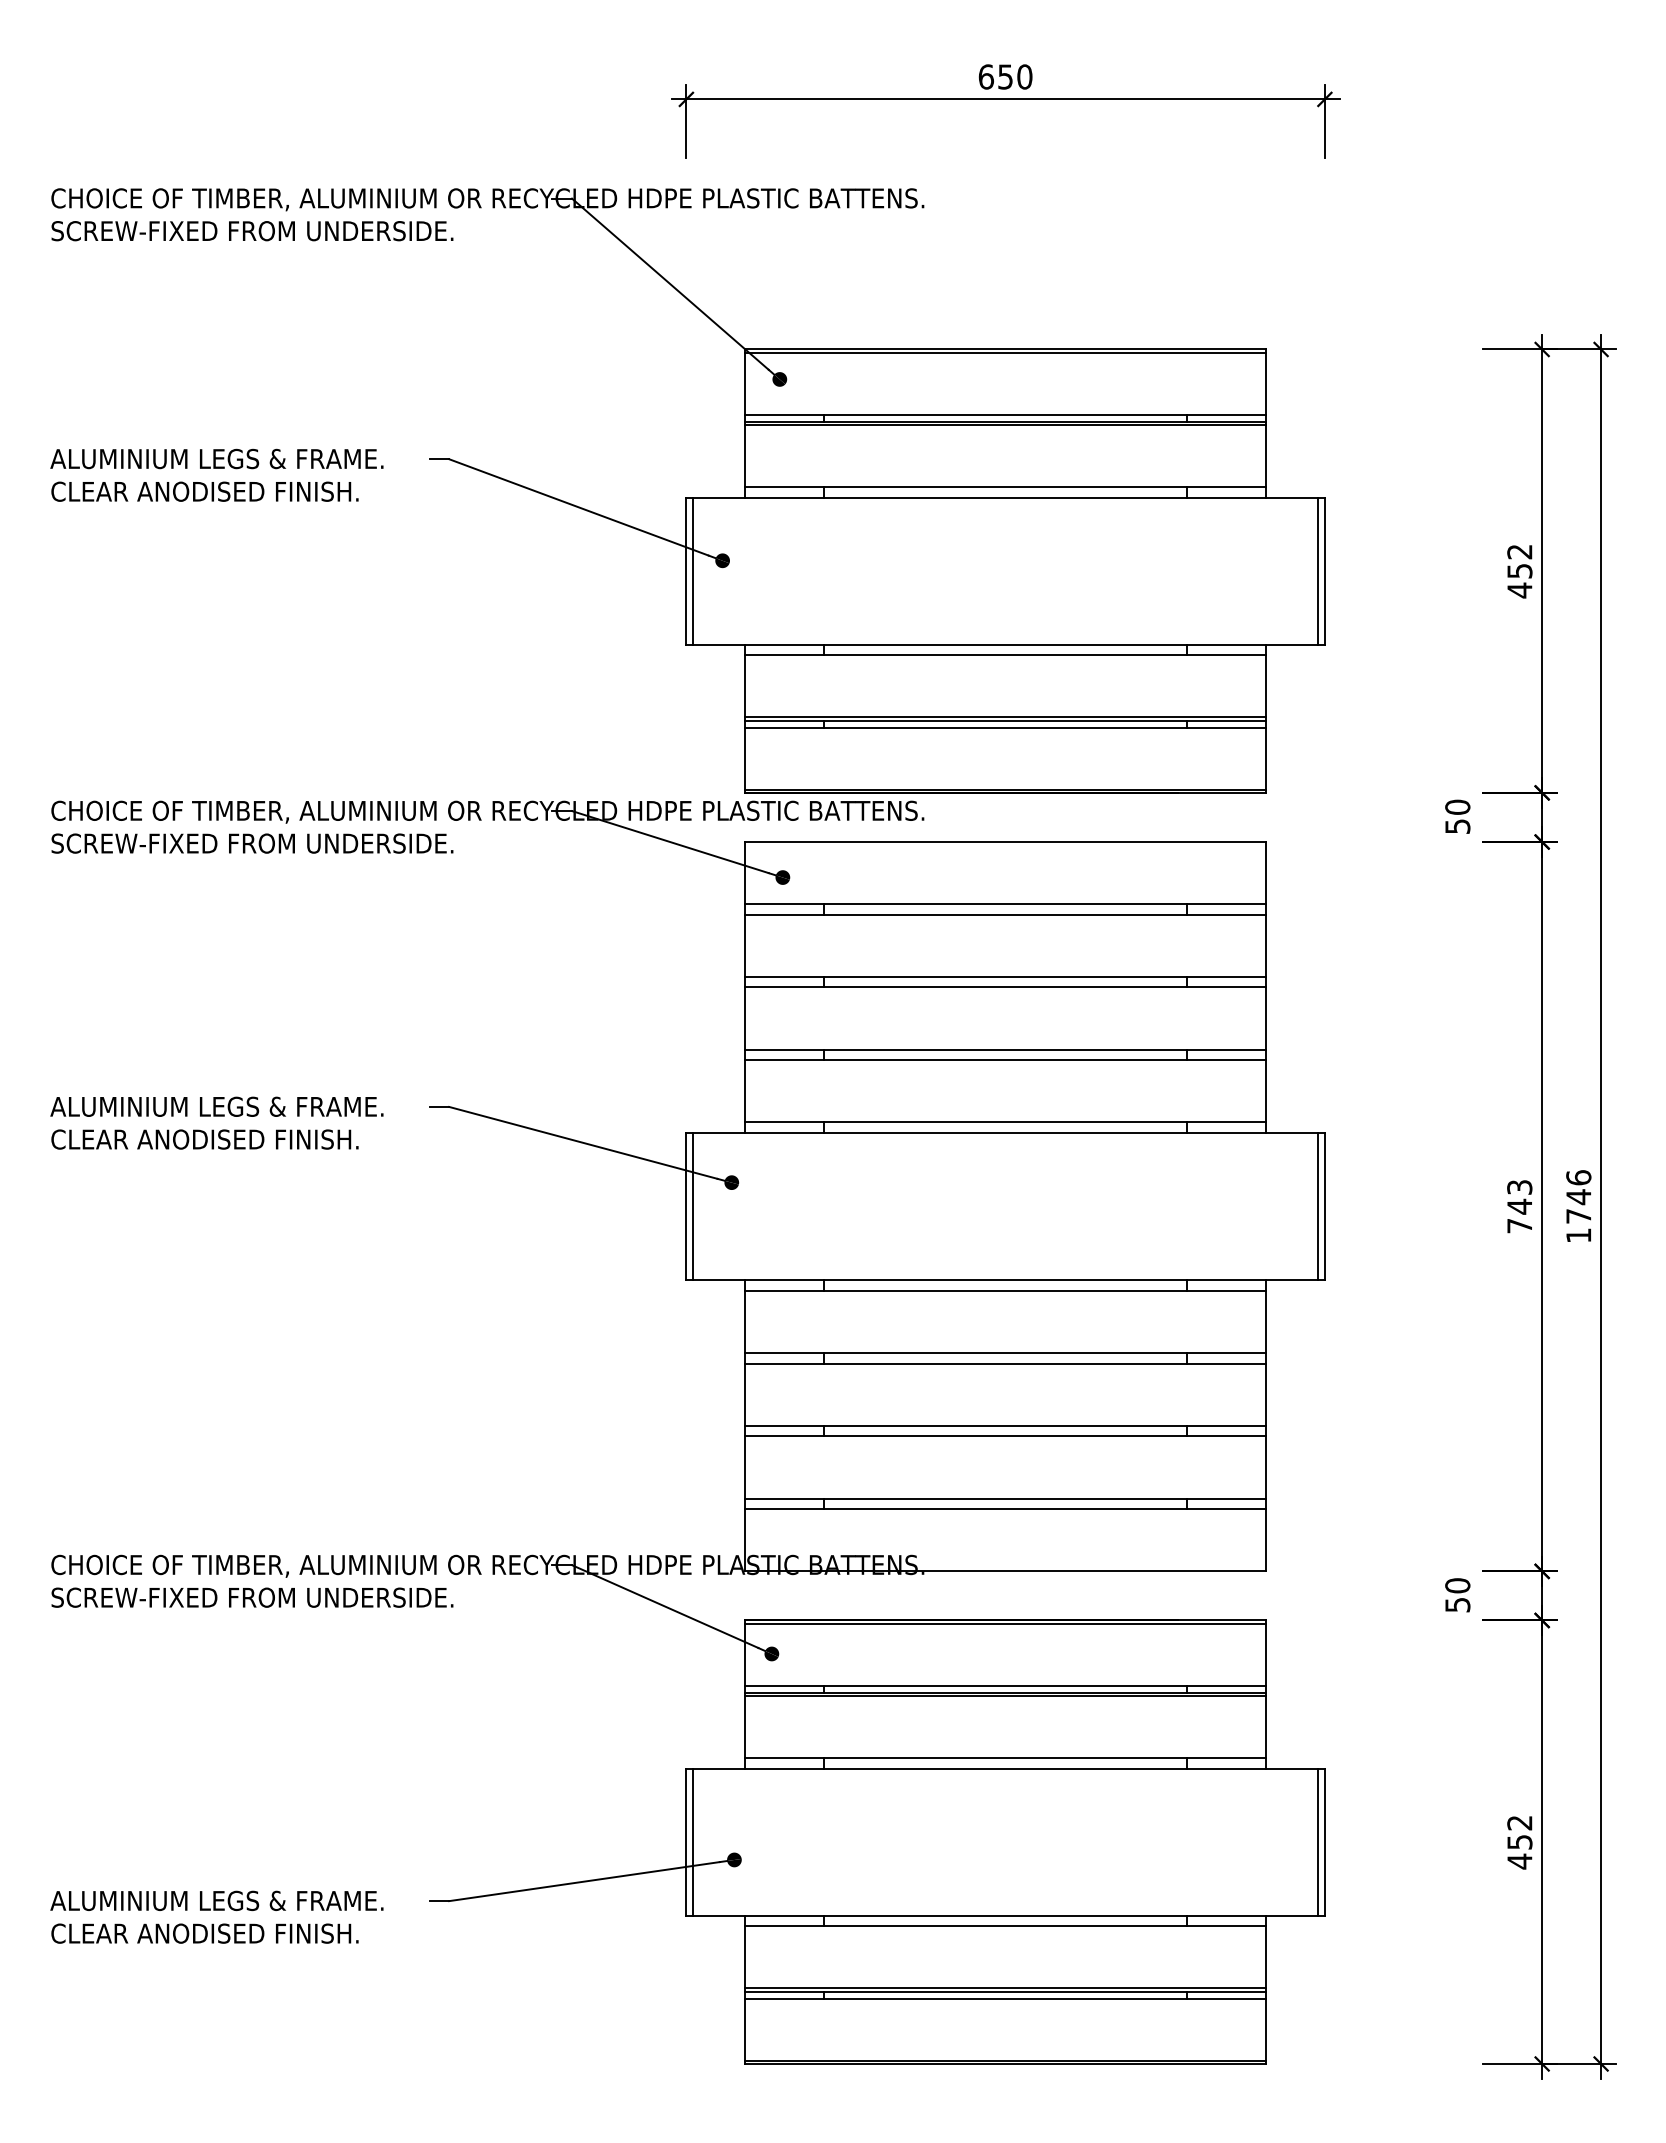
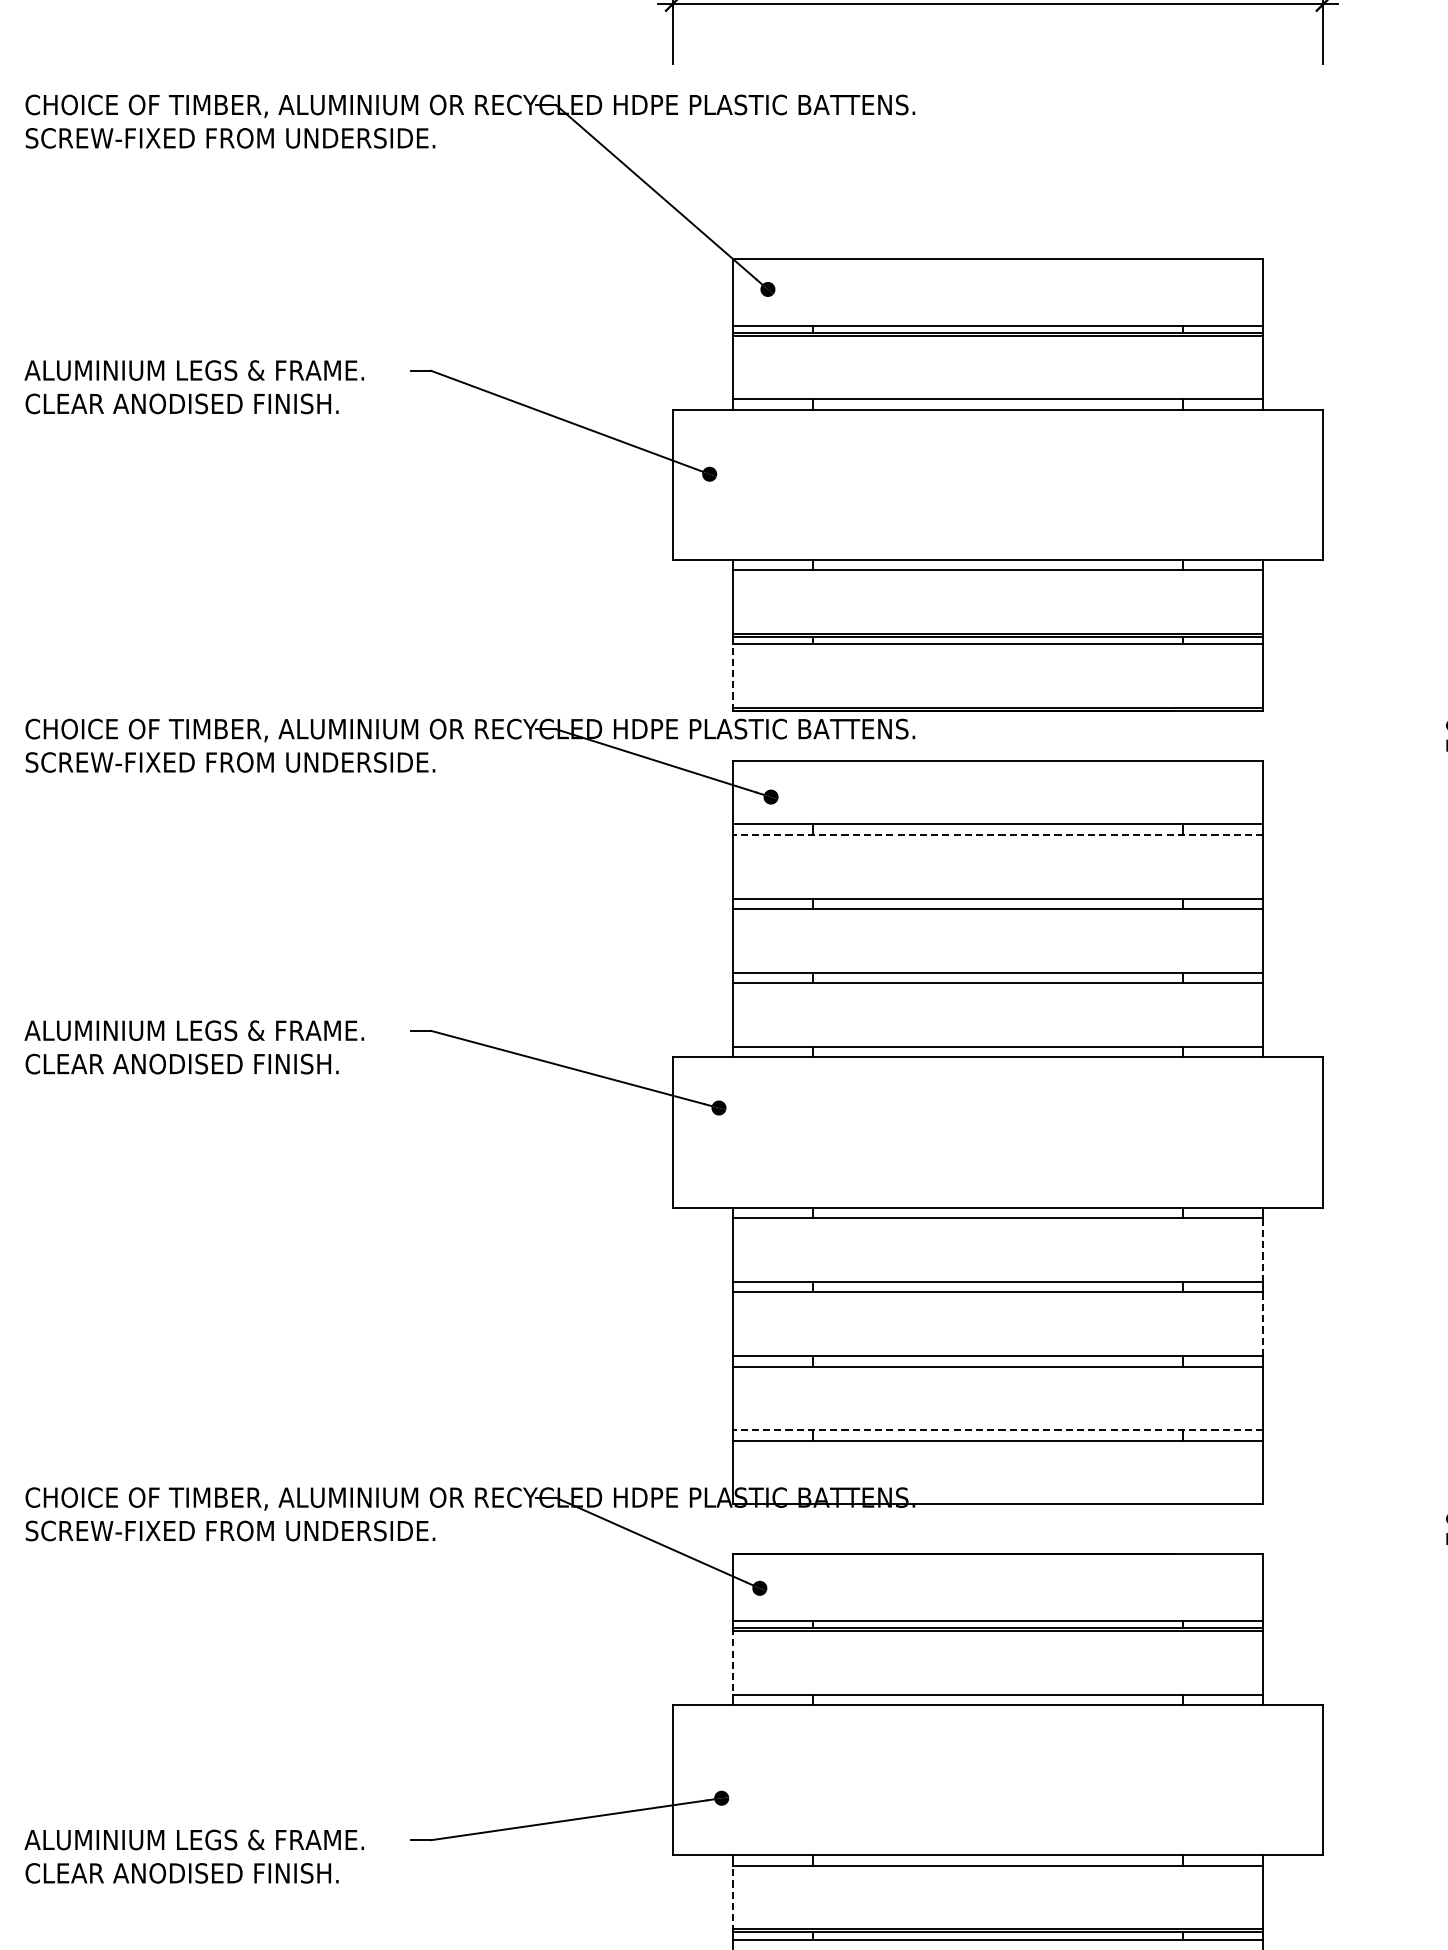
line: (1005, 352) -> (997, 262), removed
line: (693, 570) -> (679, 484), removed
line: (1318, 570) -> (1316, 484), removed
line: (745, 760) -> (732, 677), solid -> dashed
line: (1005, 914) -> (997, 834), solid -> dashed
line: (693, 1206) -> (679, 1132), removed
line: (1318, 1206) -> (1316, 1132), removed
line: (1265, 1321) -> (1262, 1249), solid -> dashed
line: (1265, 1394) -> (1262, 1323), solid -> dashed
line: (1005, 1498) -> (997, 1429), solid -> dashed
line: (1005, 1623) -> (997, 1557), removed
line: (745, 1725) -> (732, 1661), solid -> dashed
line: (693, 1841) -> (679, 1779), removed
line: (1318, 1841) -> (1316, 1779), removed
line: (745, 1958) -> (732, 1898), solid -> dashed

